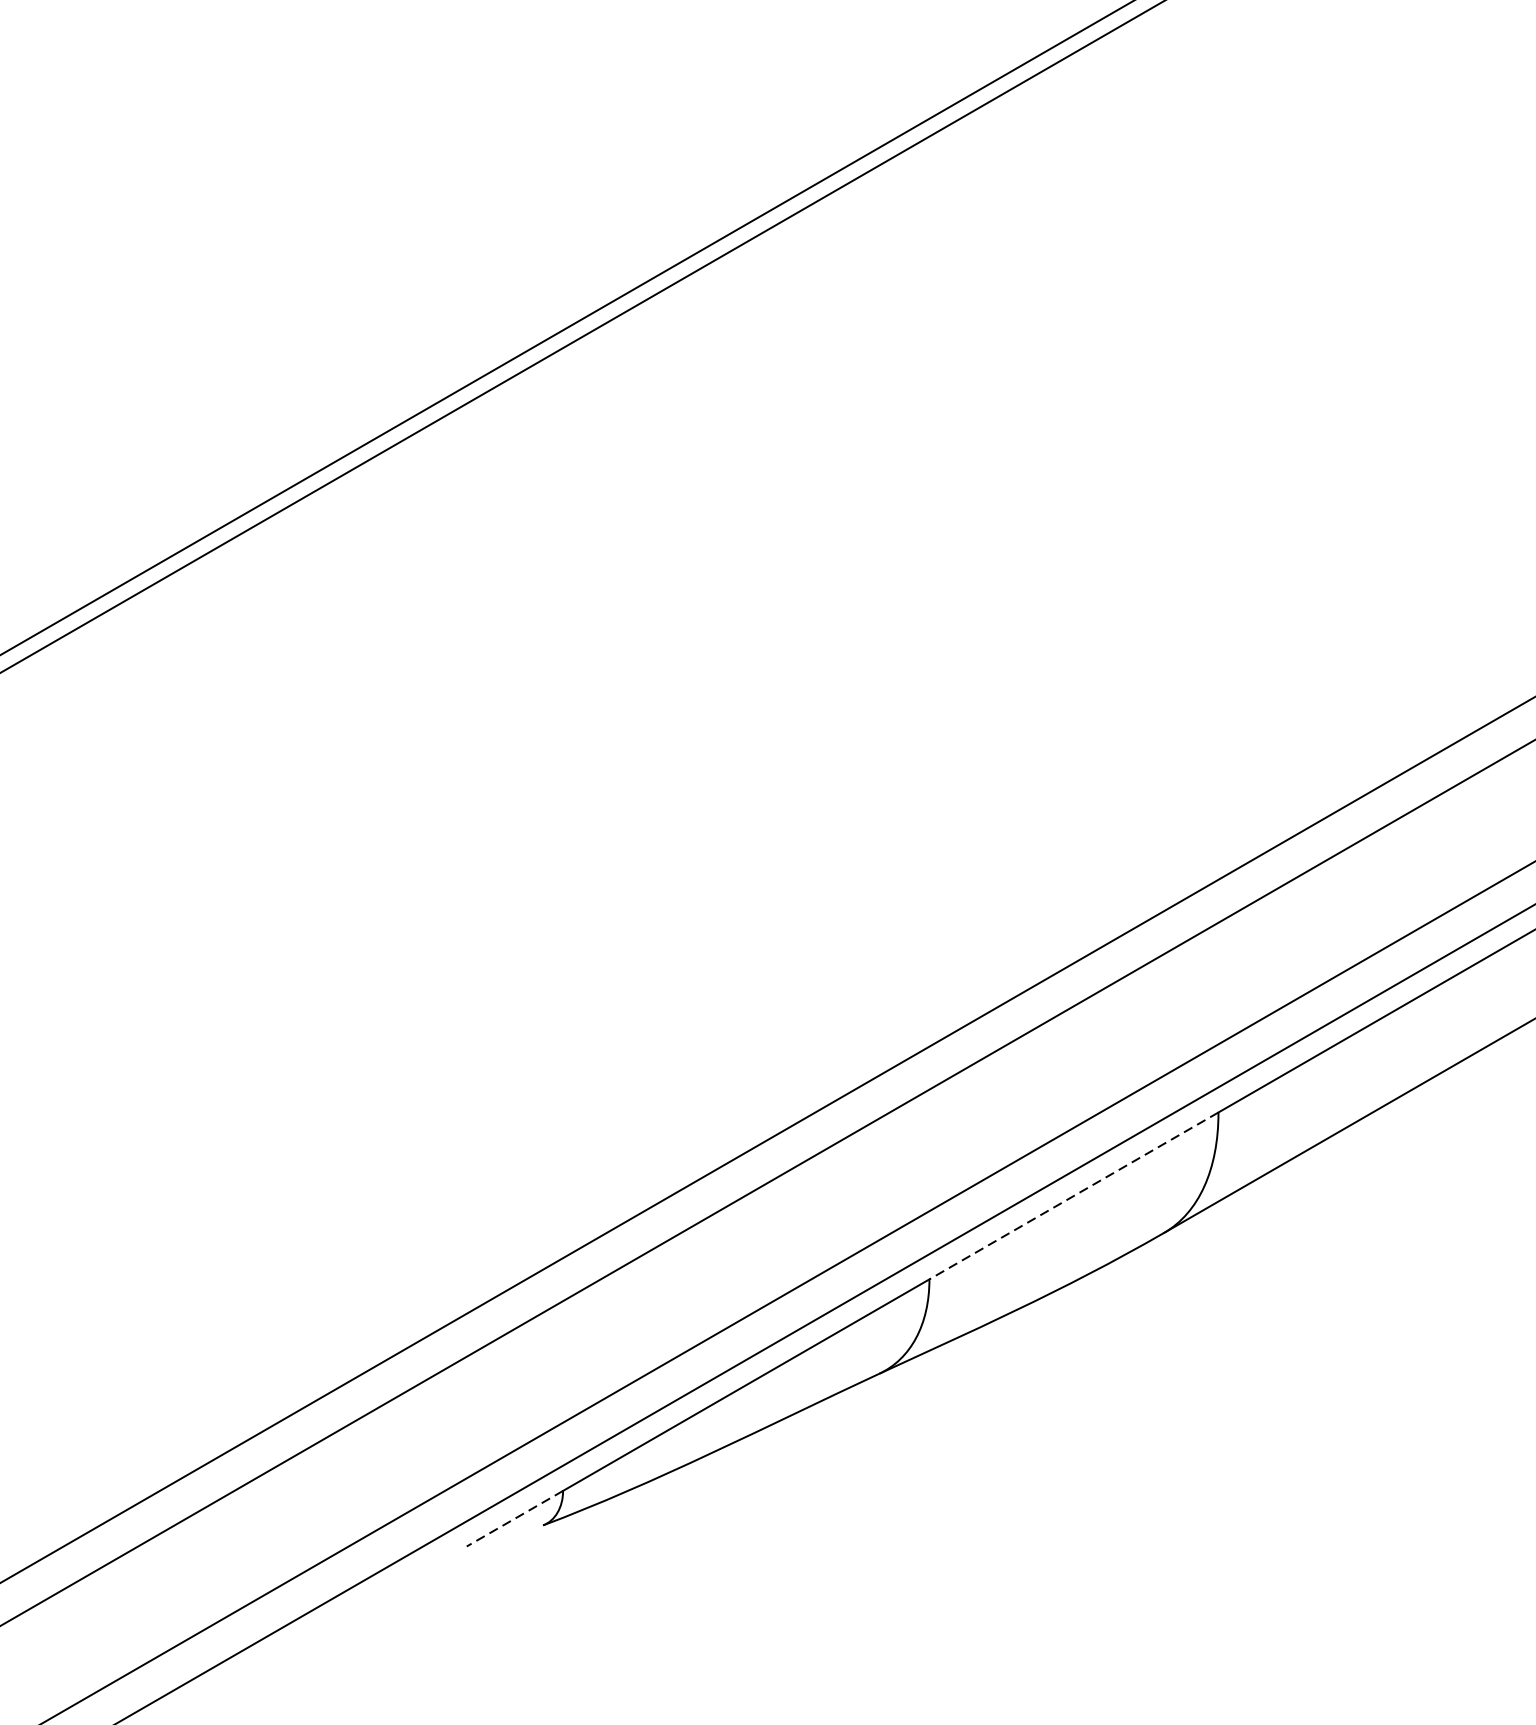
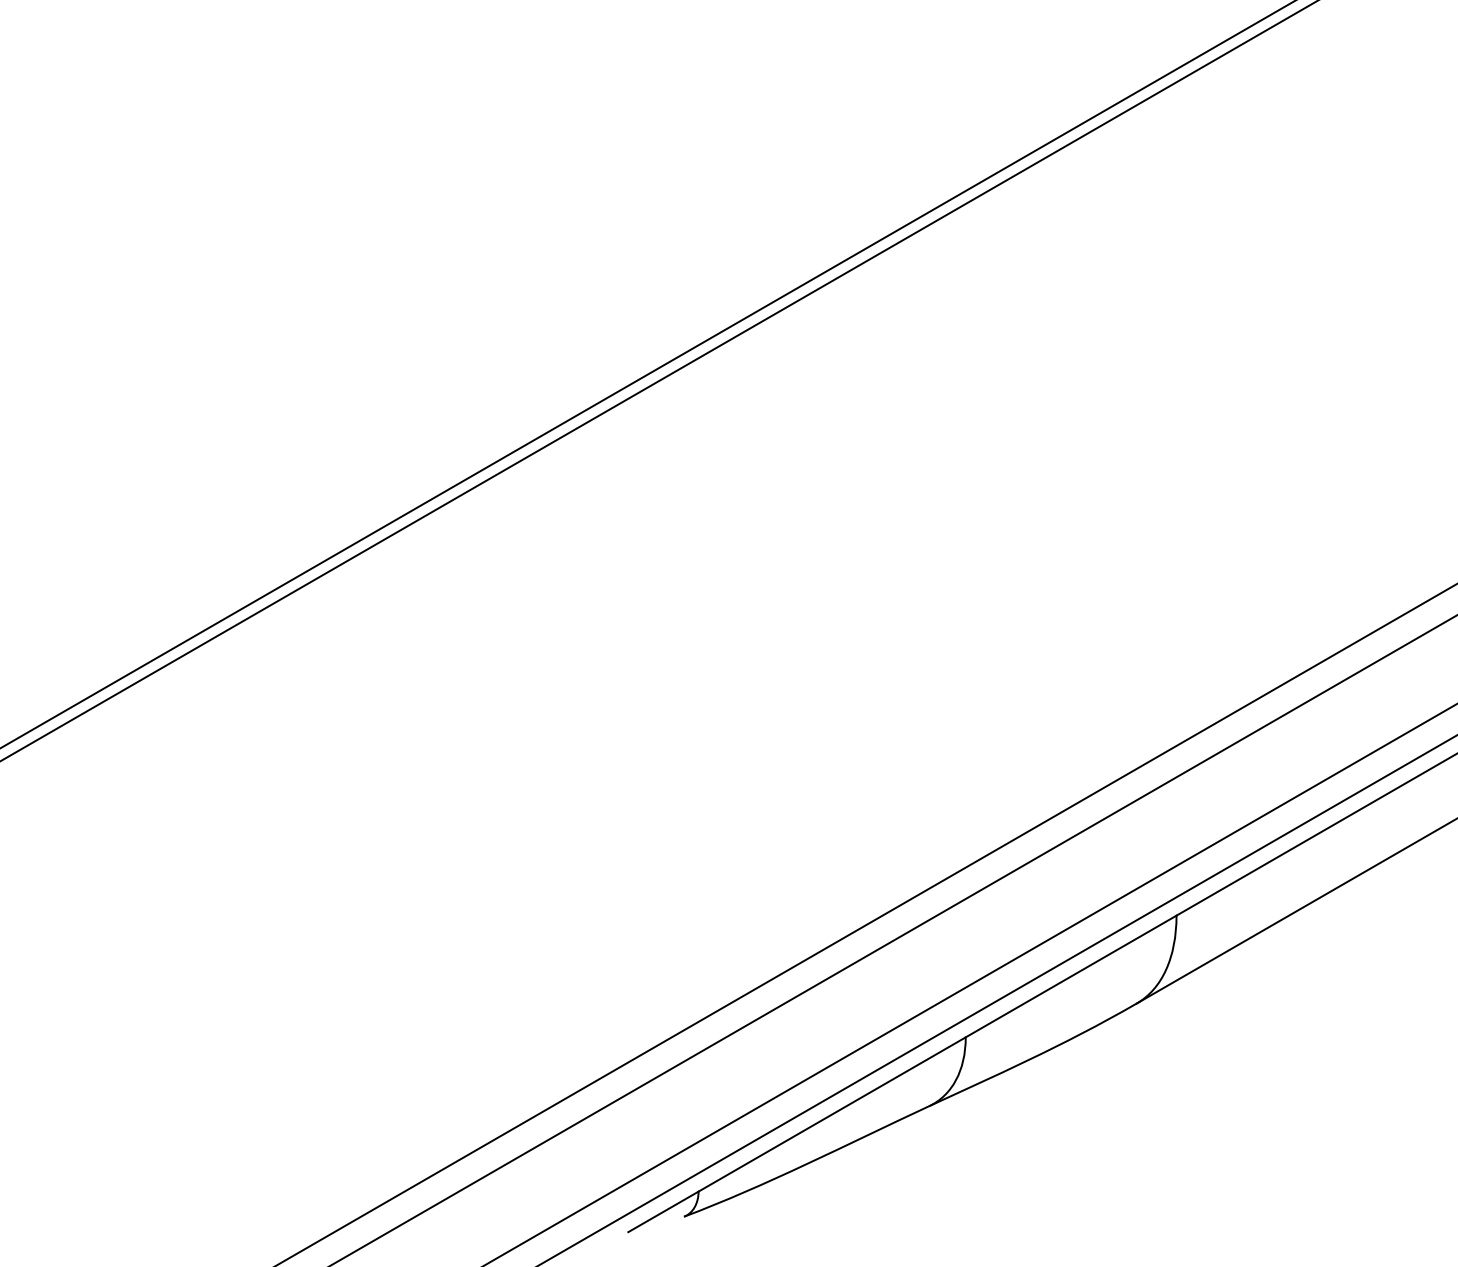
line: (1074, 1195) -> (1071, 976), dashed -> solid
line: (514, 1518) -> (663, 1211), dashed -> solid

